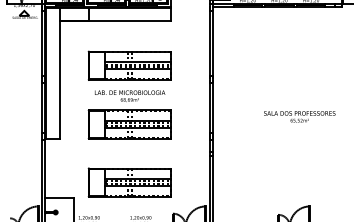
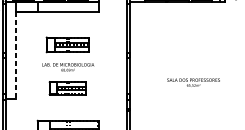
part: (129, 65) -> (67, 44), size x0.7
line: (59, 79) -> (16, 55), solid -> dashed
part: (129, 124) -> (67, 88), size x0.6

